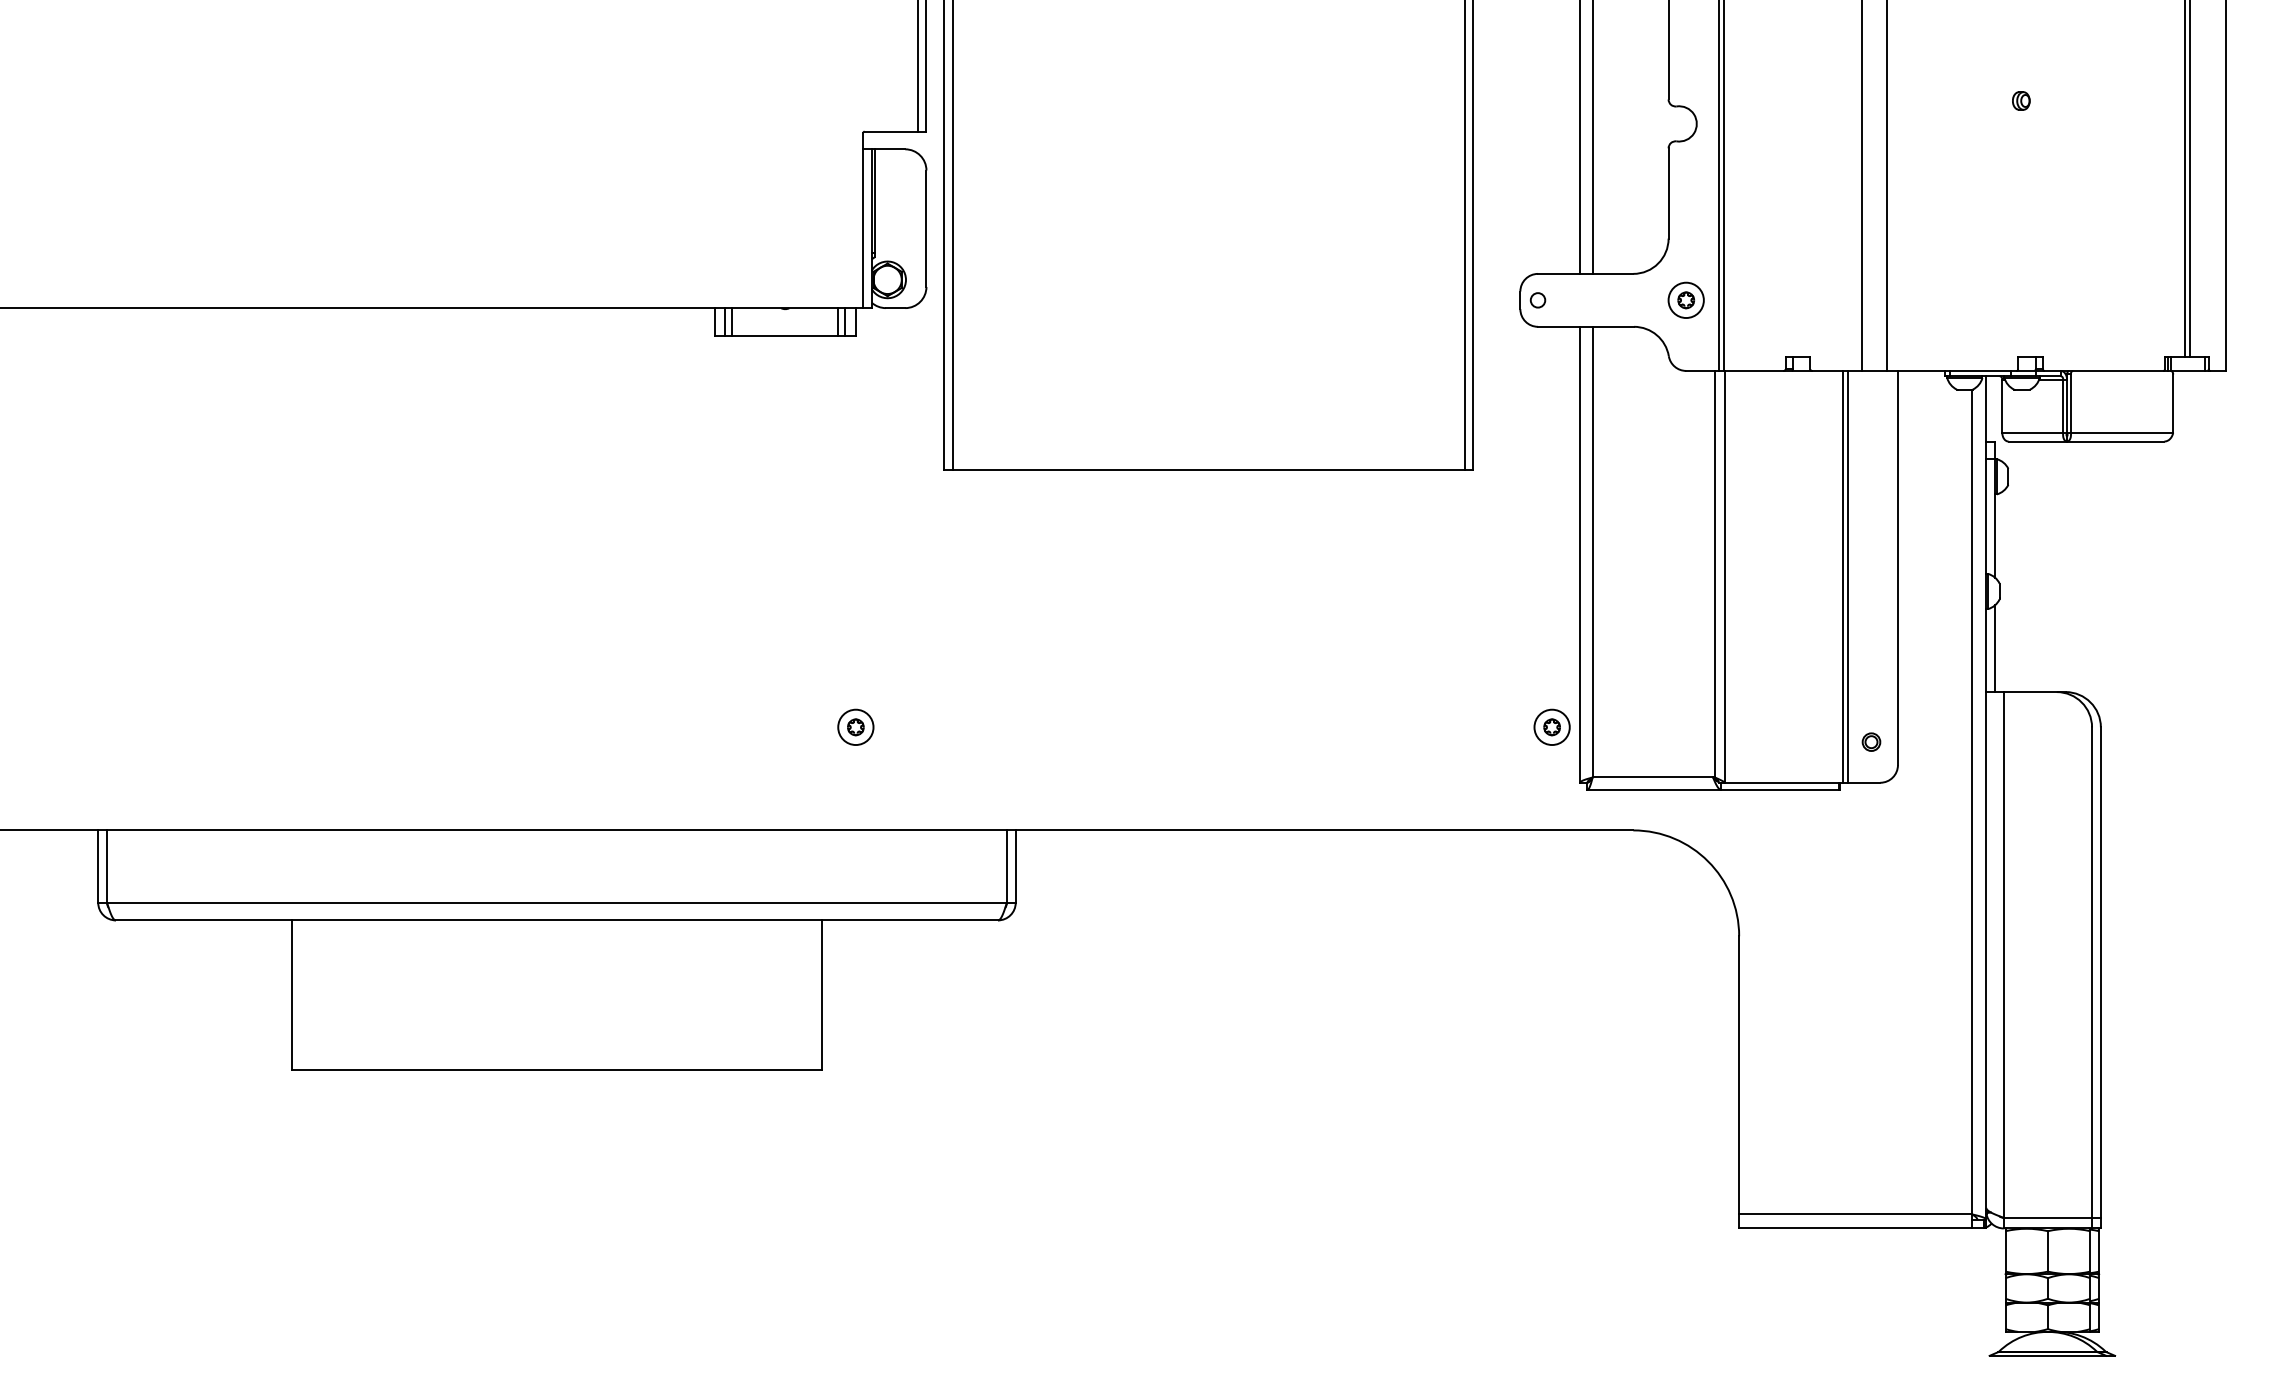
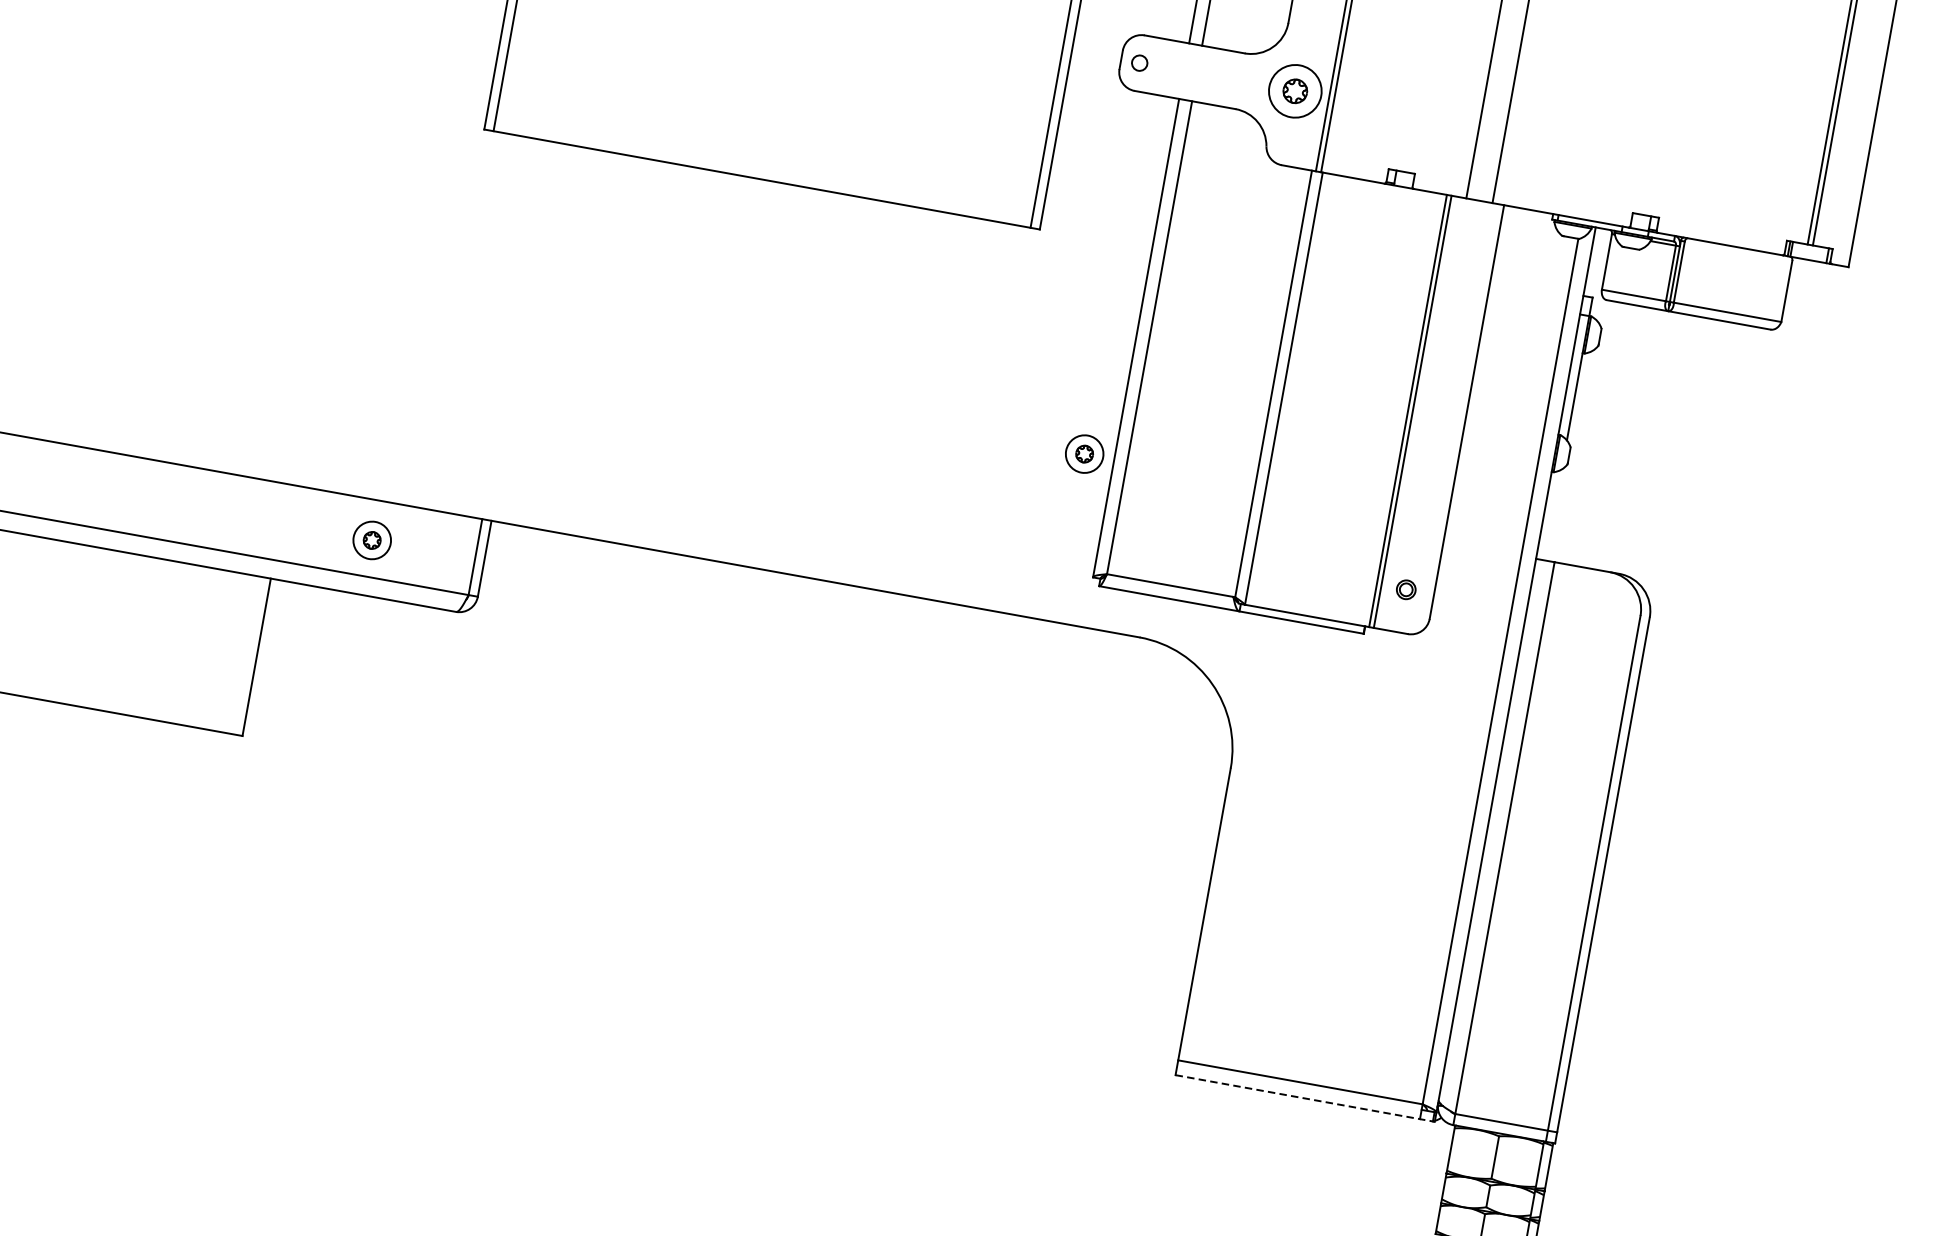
part: (1685, 299) -> (1294, 90), size x1.4
line: (1995, 648) -> (1554, 514), removed
part: (855, 726) -> (371, 539), moved
part: (1551, 726) -> (1084, 453), moved
line: (1862, 1228) -> (1304, 1098), solid -> dashed

